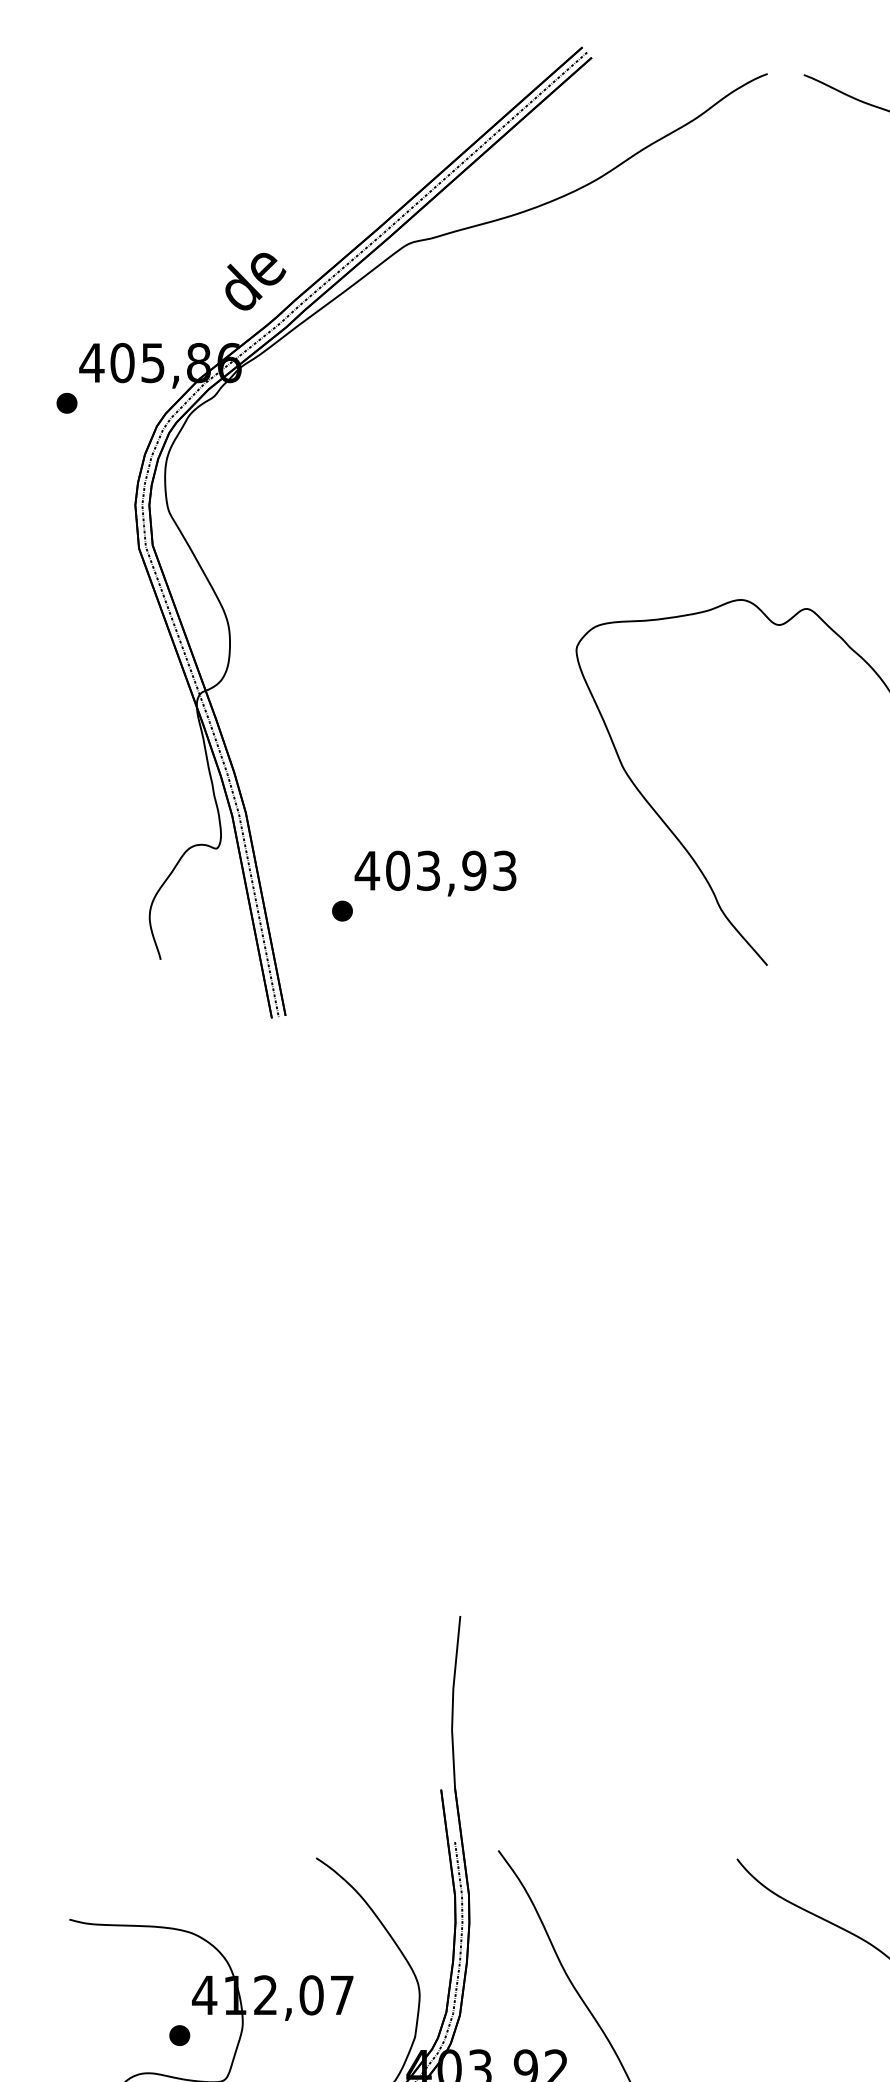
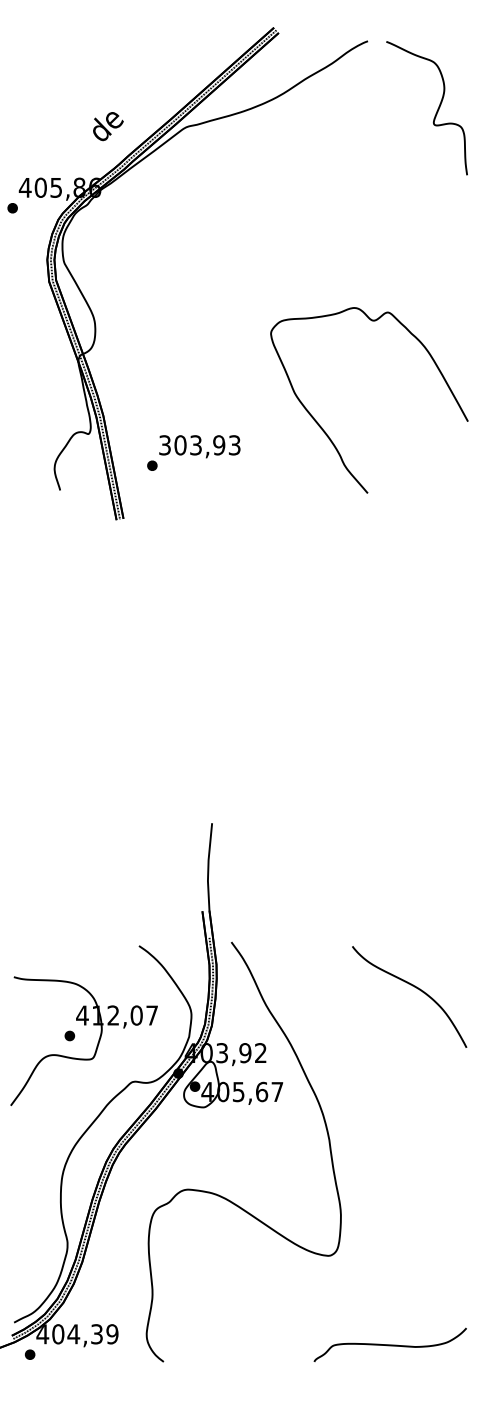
text: (255, 281) -> (108, 126), moved
text: (366, 871) -> (164, 445), 403,93 -> 303,93

